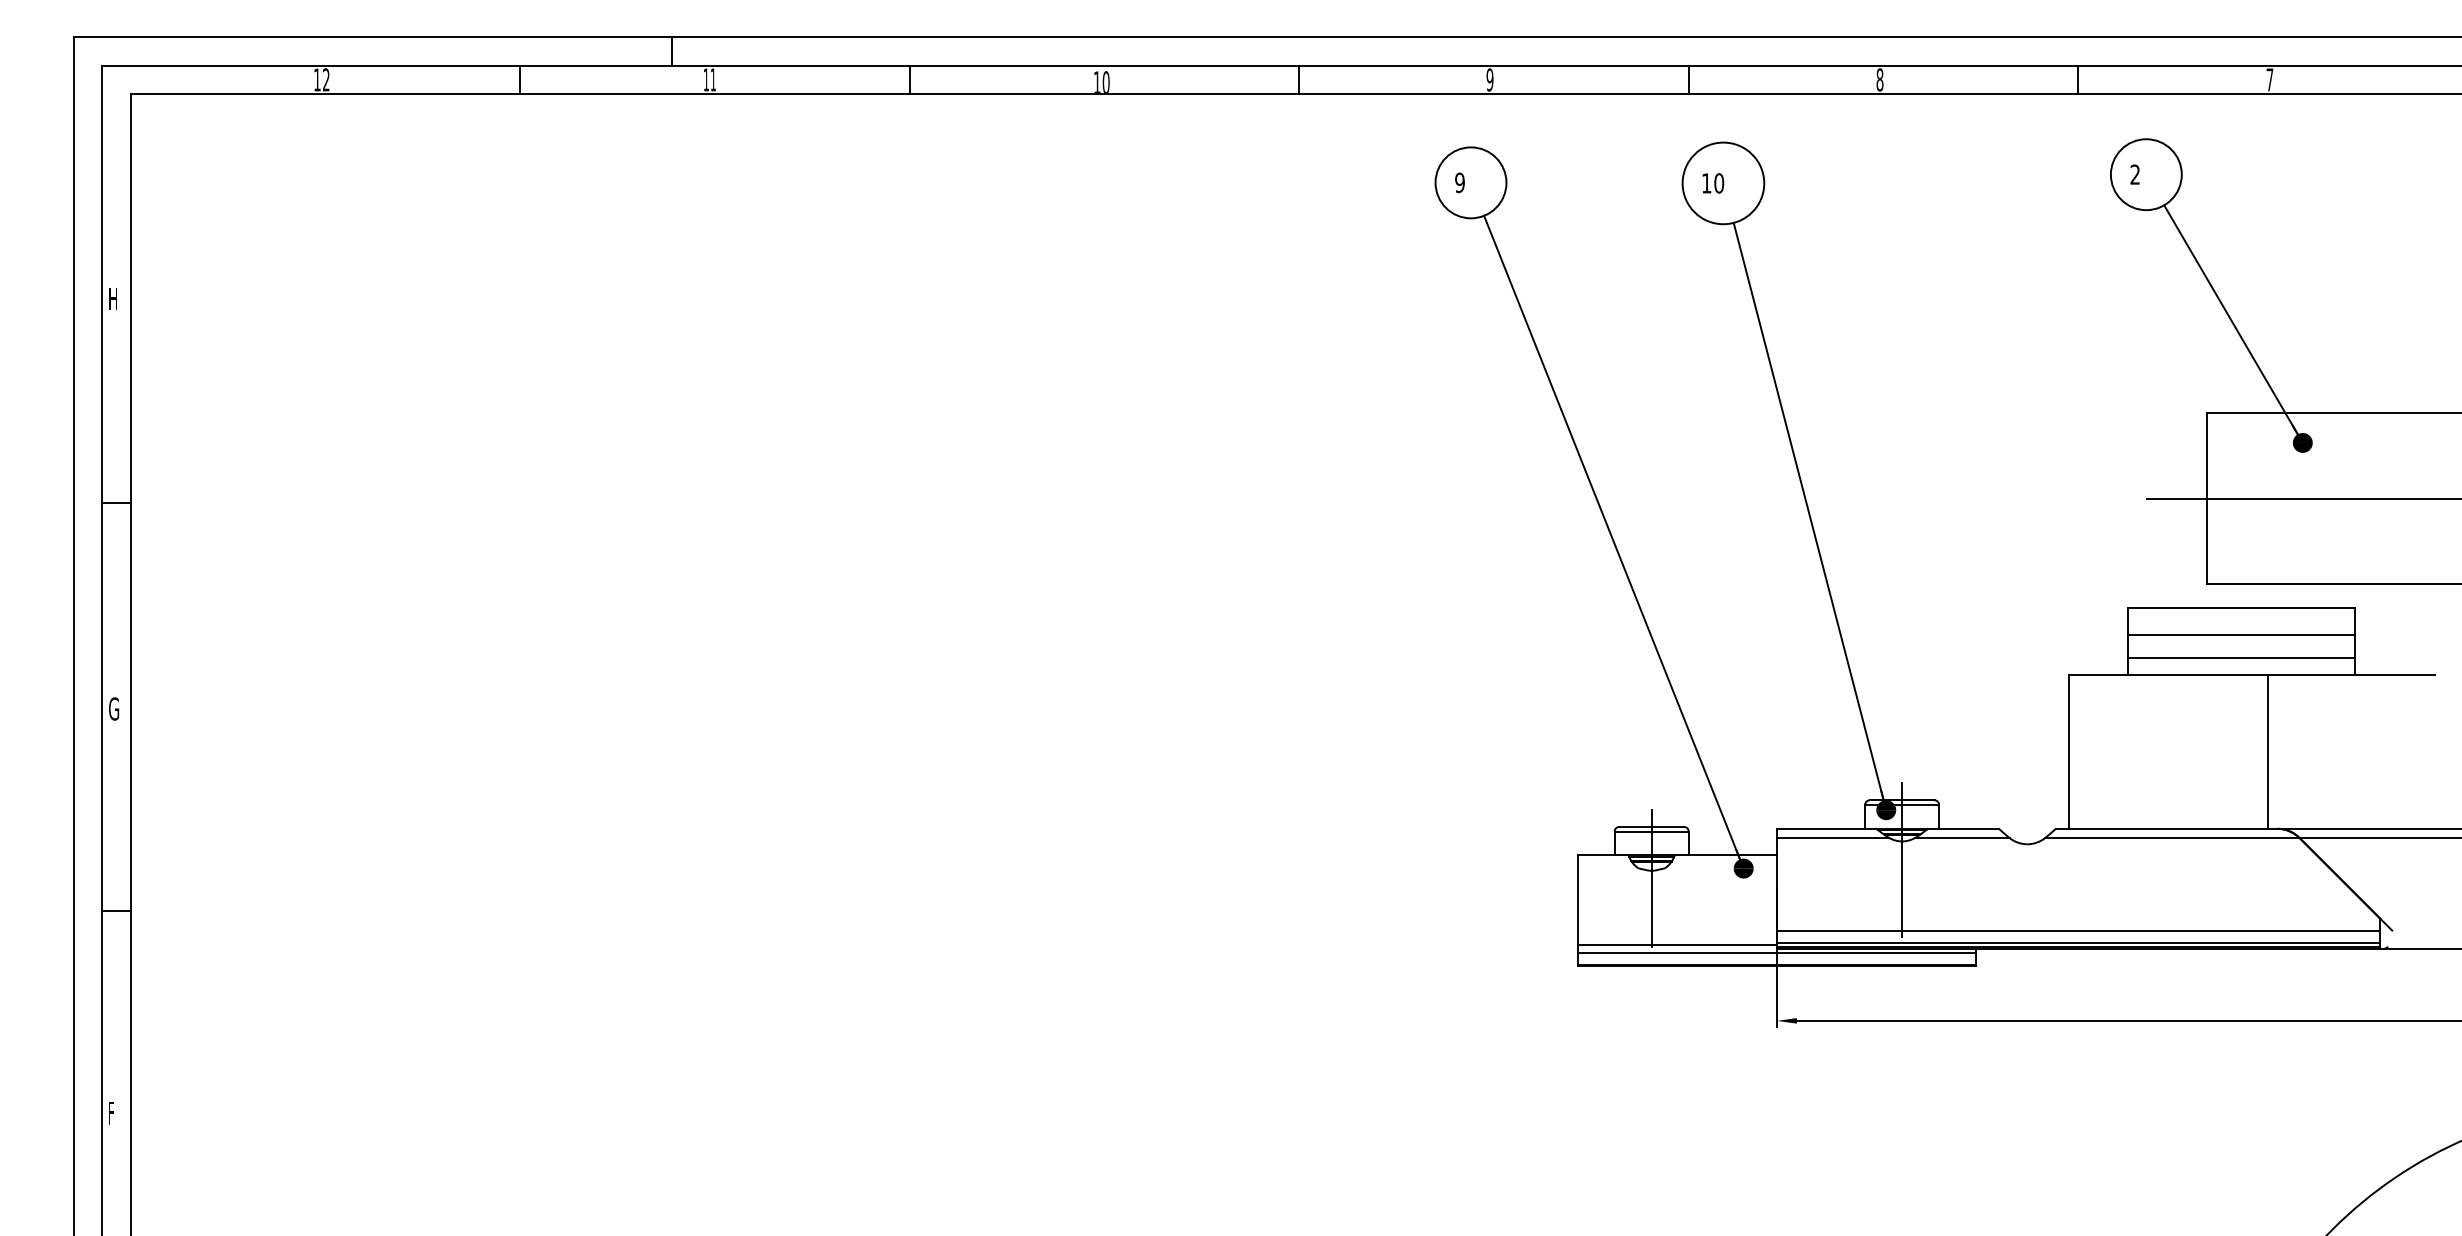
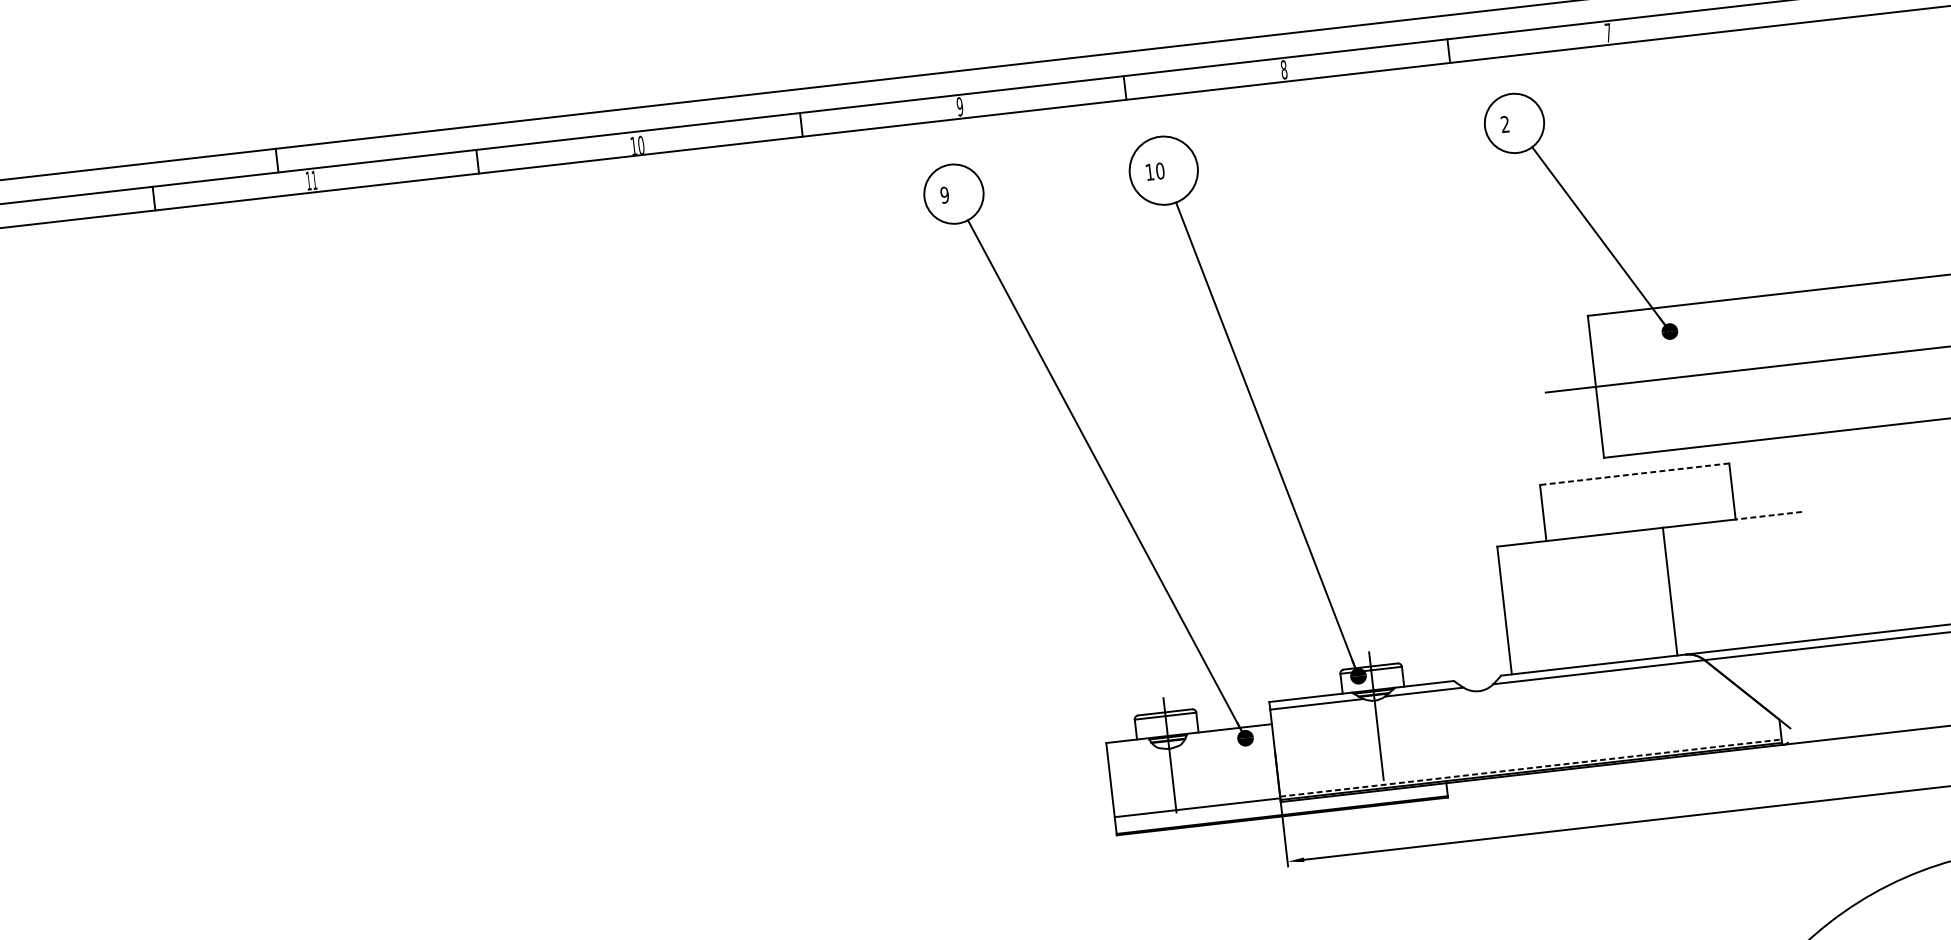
line: (2241, 607) -> (1634, 474), solid -> dashed
line: (2241, 635) -> (1637, 497), removed
line: (2241, 658) -> (1639, 516), removed
line: (2395, 675) -> (1768, 516), solid -> dashed
line: (2078, 930) -> (1529, 758), removed
line: (2078, 942) -> (1530, 767), solid -> dashed
line: (1776, 952) -> (1280, 804), removed

